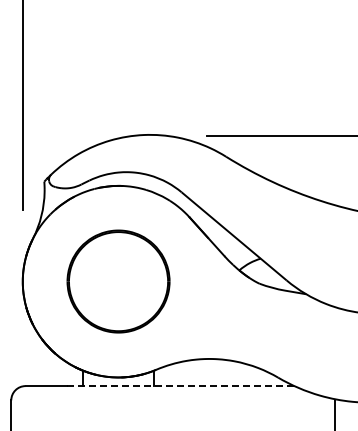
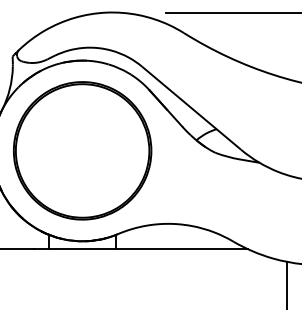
part: (118, 281) -> (82, 150), size x1.43
line: (180, 386) -> (141, 249), dashed -> solid

